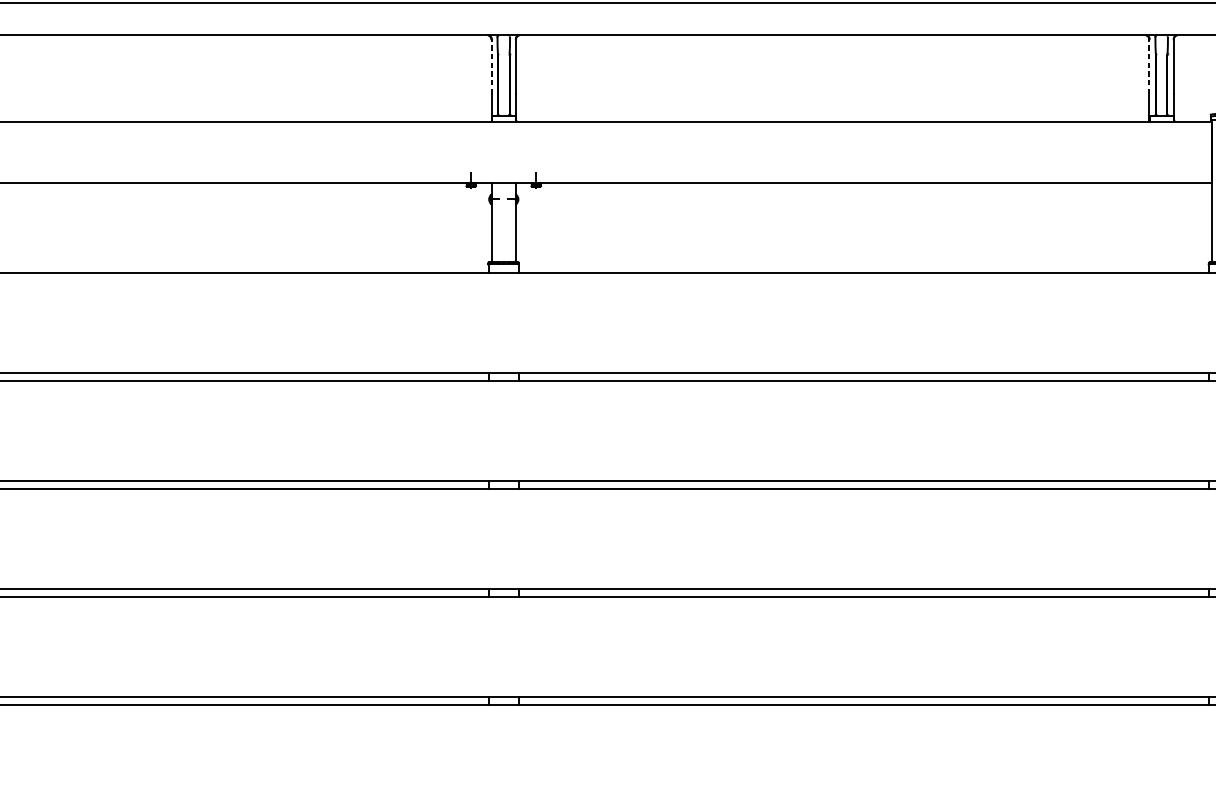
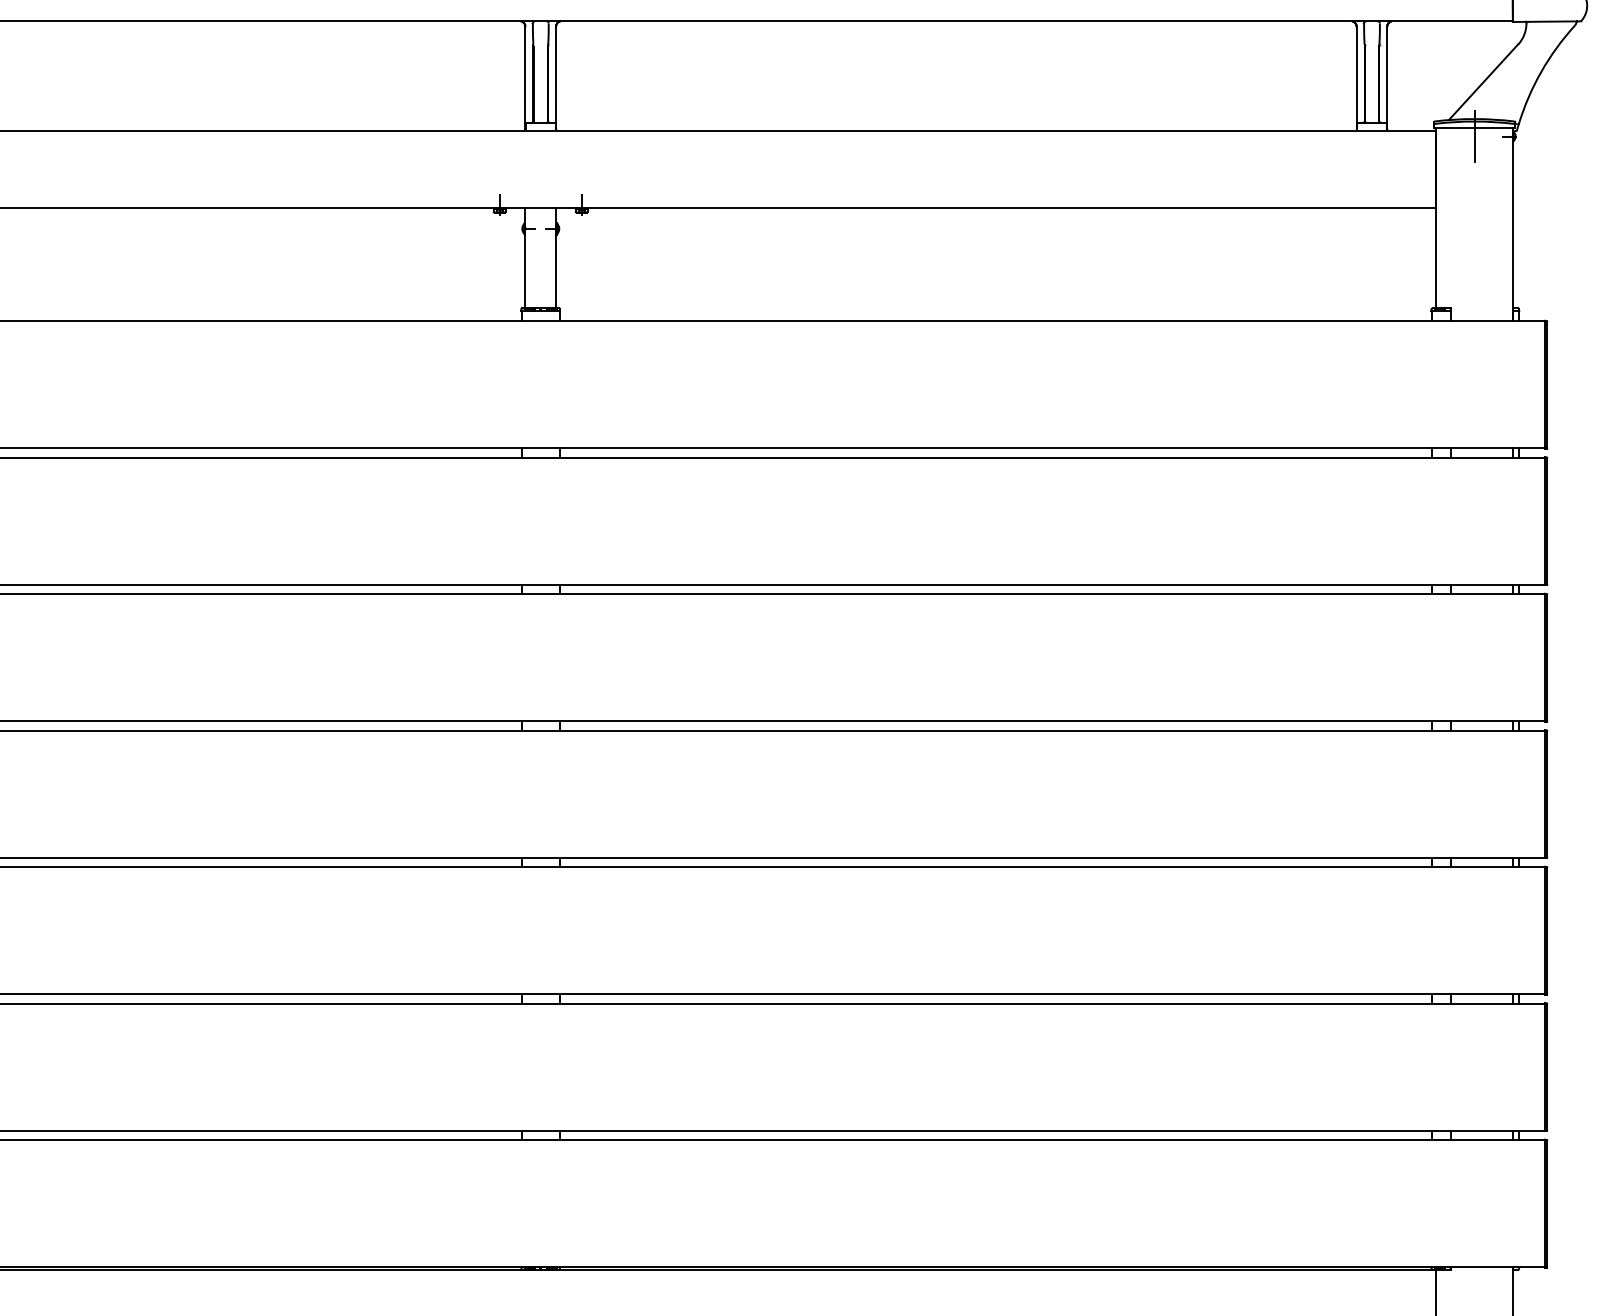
line: (491, 67) -> (525, 61), dashed -> solid
line: (1149, 67) -> (1356, 61), dashed -> solid

